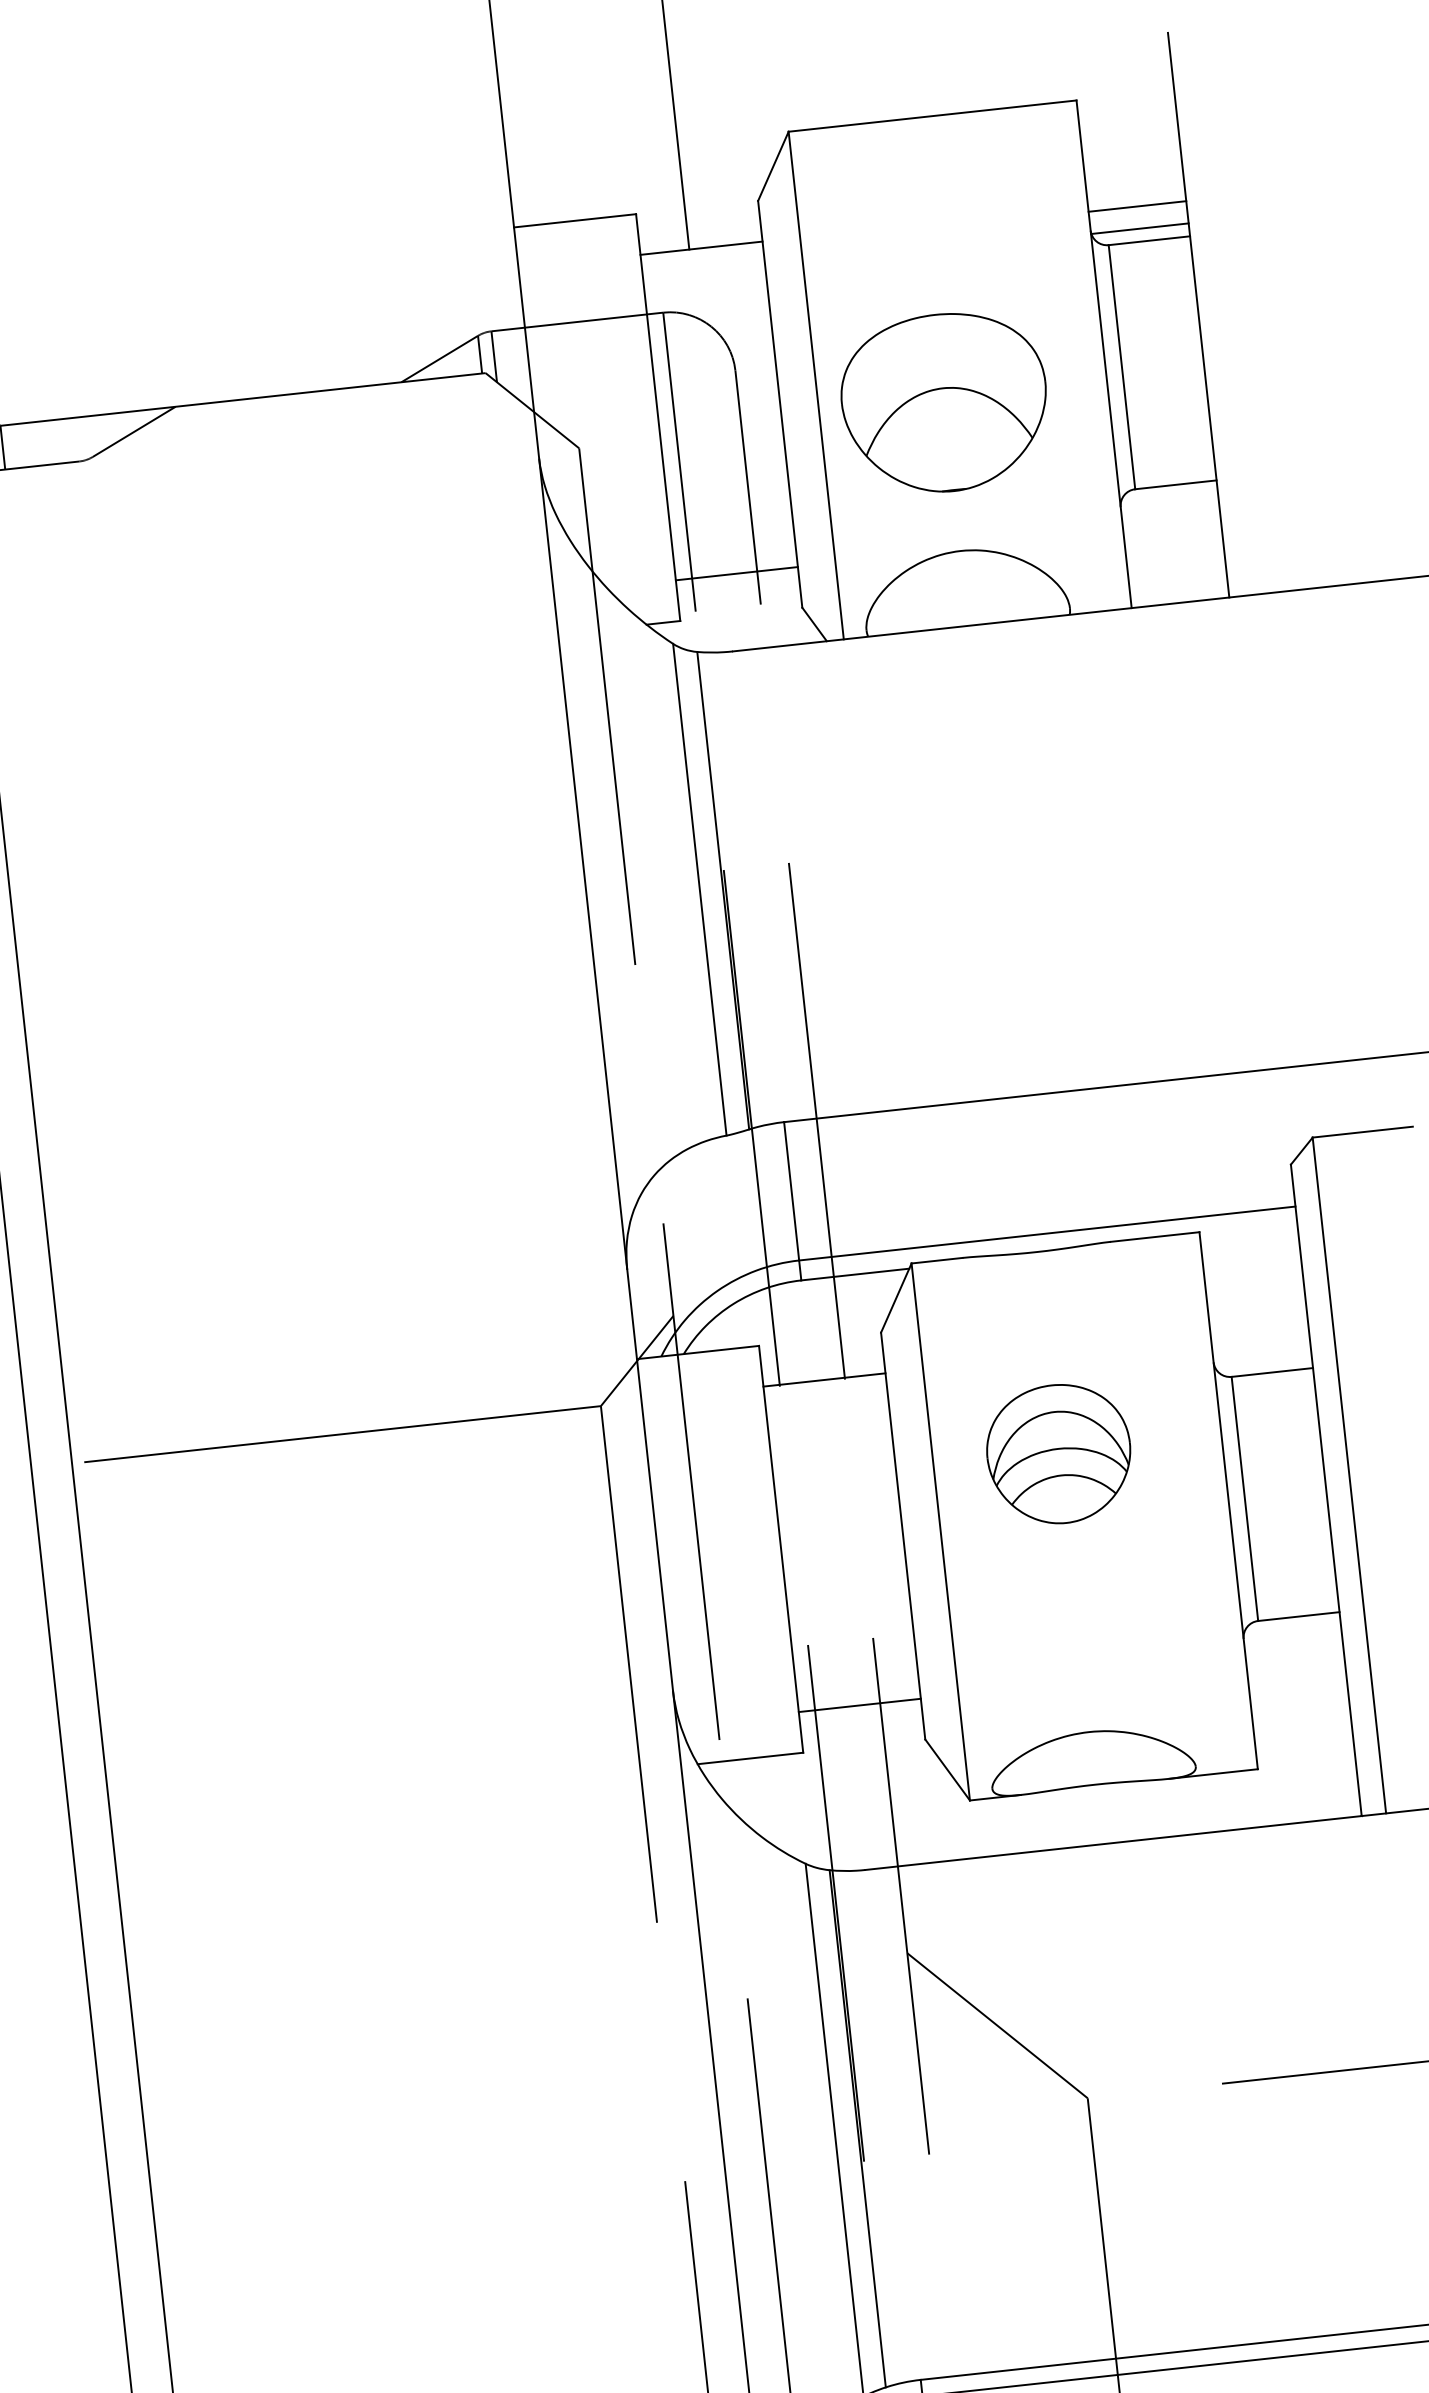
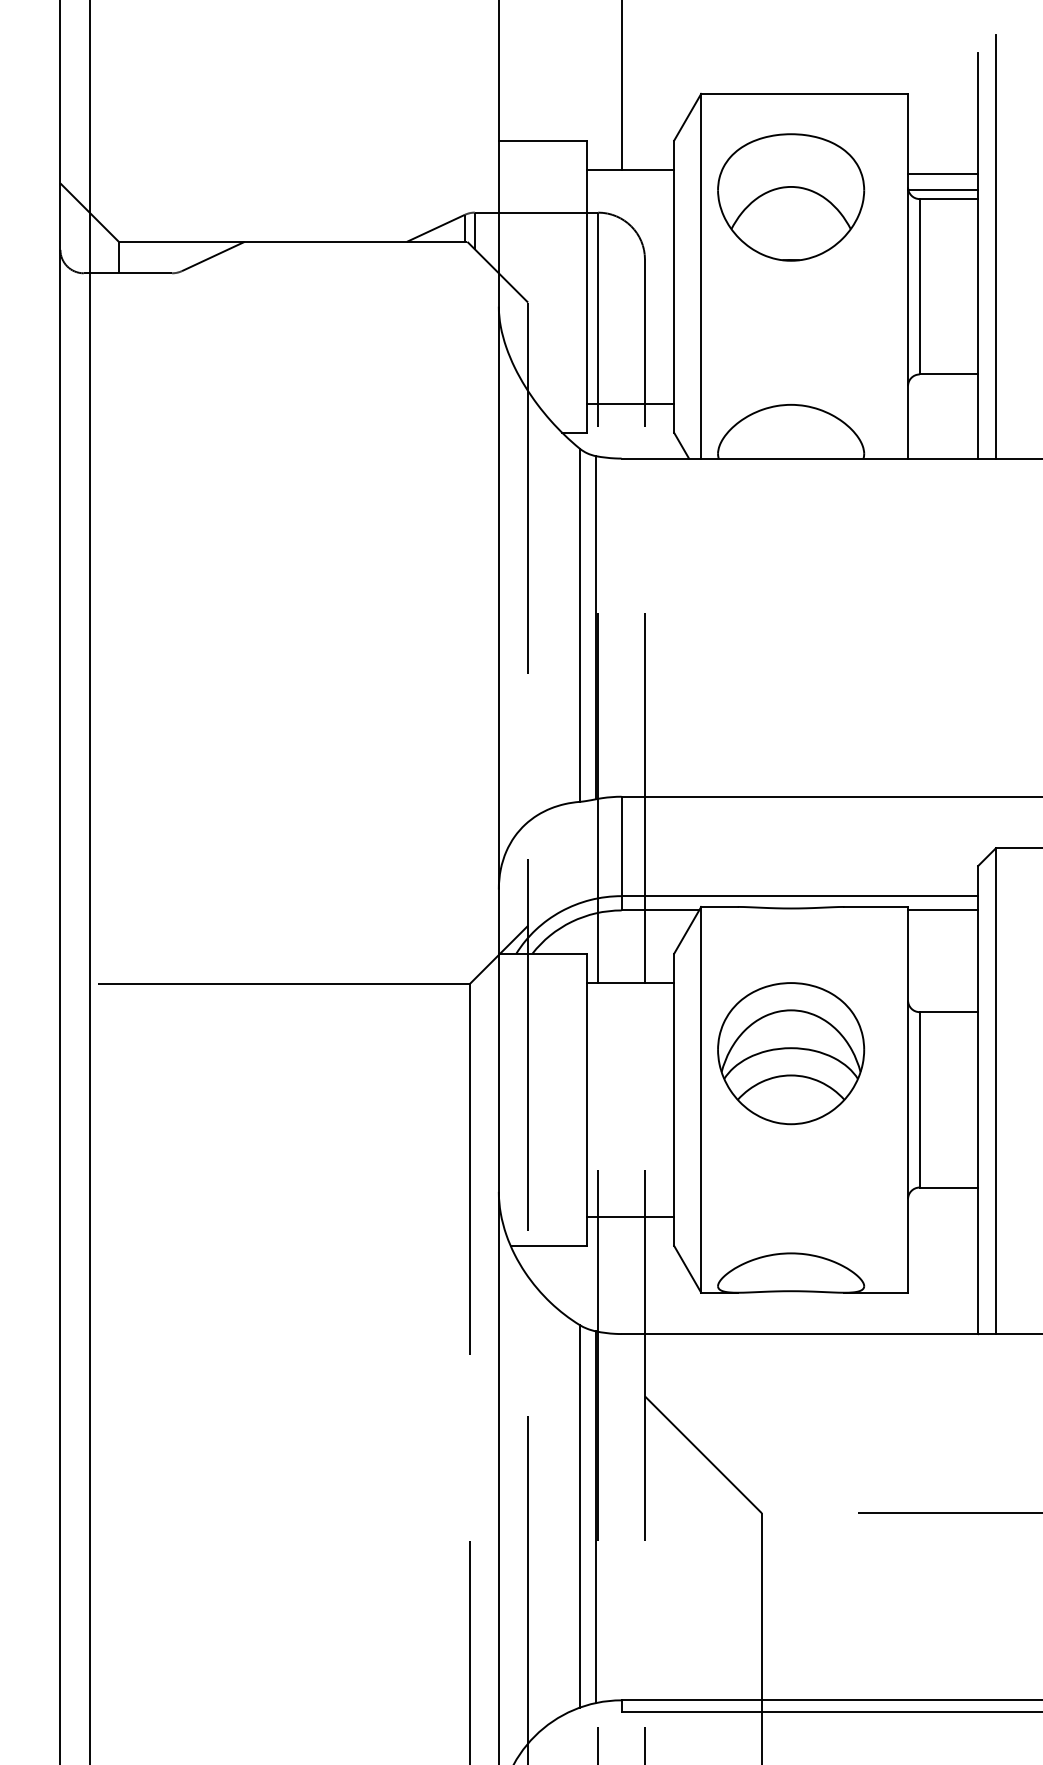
line: (1221, 299) -> (995, 246), added
part: (945, 402) -> (791, 197), moved
line: (1249, 1231) -> (943, 910), added
part: (1059, 1453) -> (791, 1053), size x1.43

